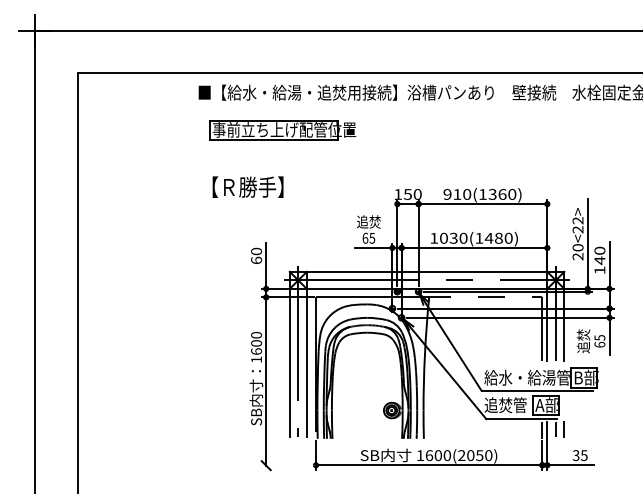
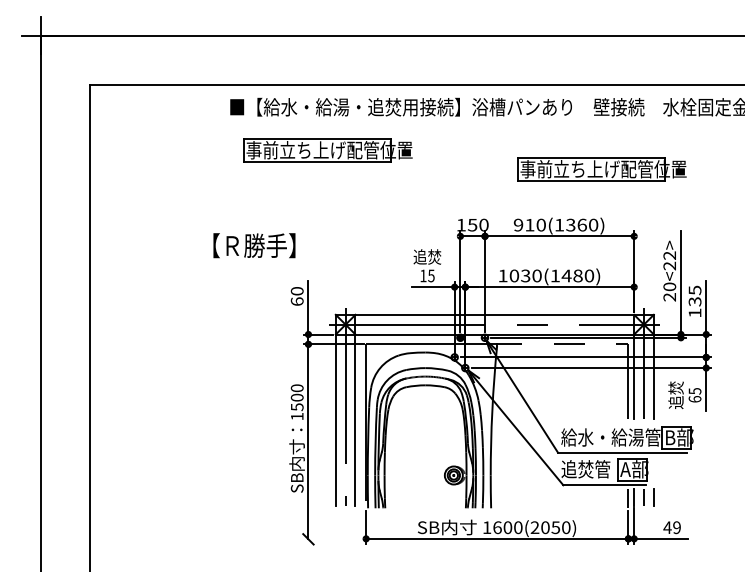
part: (519, 146) -> (601, 169), added
text: (248, 187) -> (254, 245), moved
text: (365, 237) -> (423, 275), 65 -> 15
text: (599, 255) -> (694, 295), 140 -> 135
text: (255, 351) -> (296, 407), 1600 -> 1500
text: (579, 455) -> (671, 527), 35 -> 49

